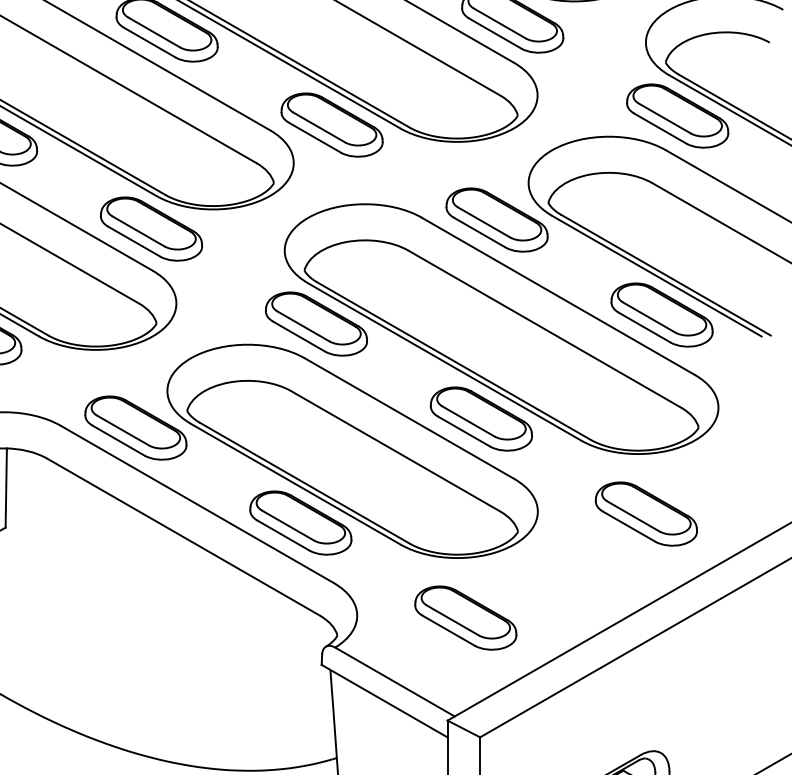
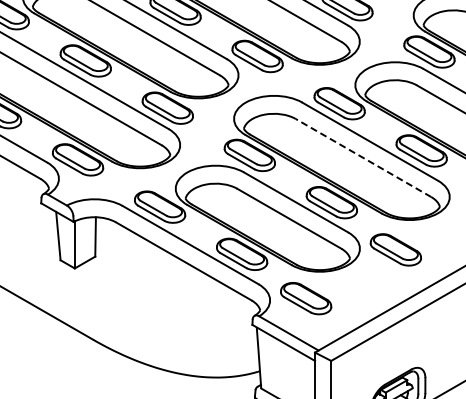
line: (545, 328) -> (363, 157), solid -> dashed
part: (645, 513) -> (395, 249), moved
part: (466, 617) -> (306, 298), moved

